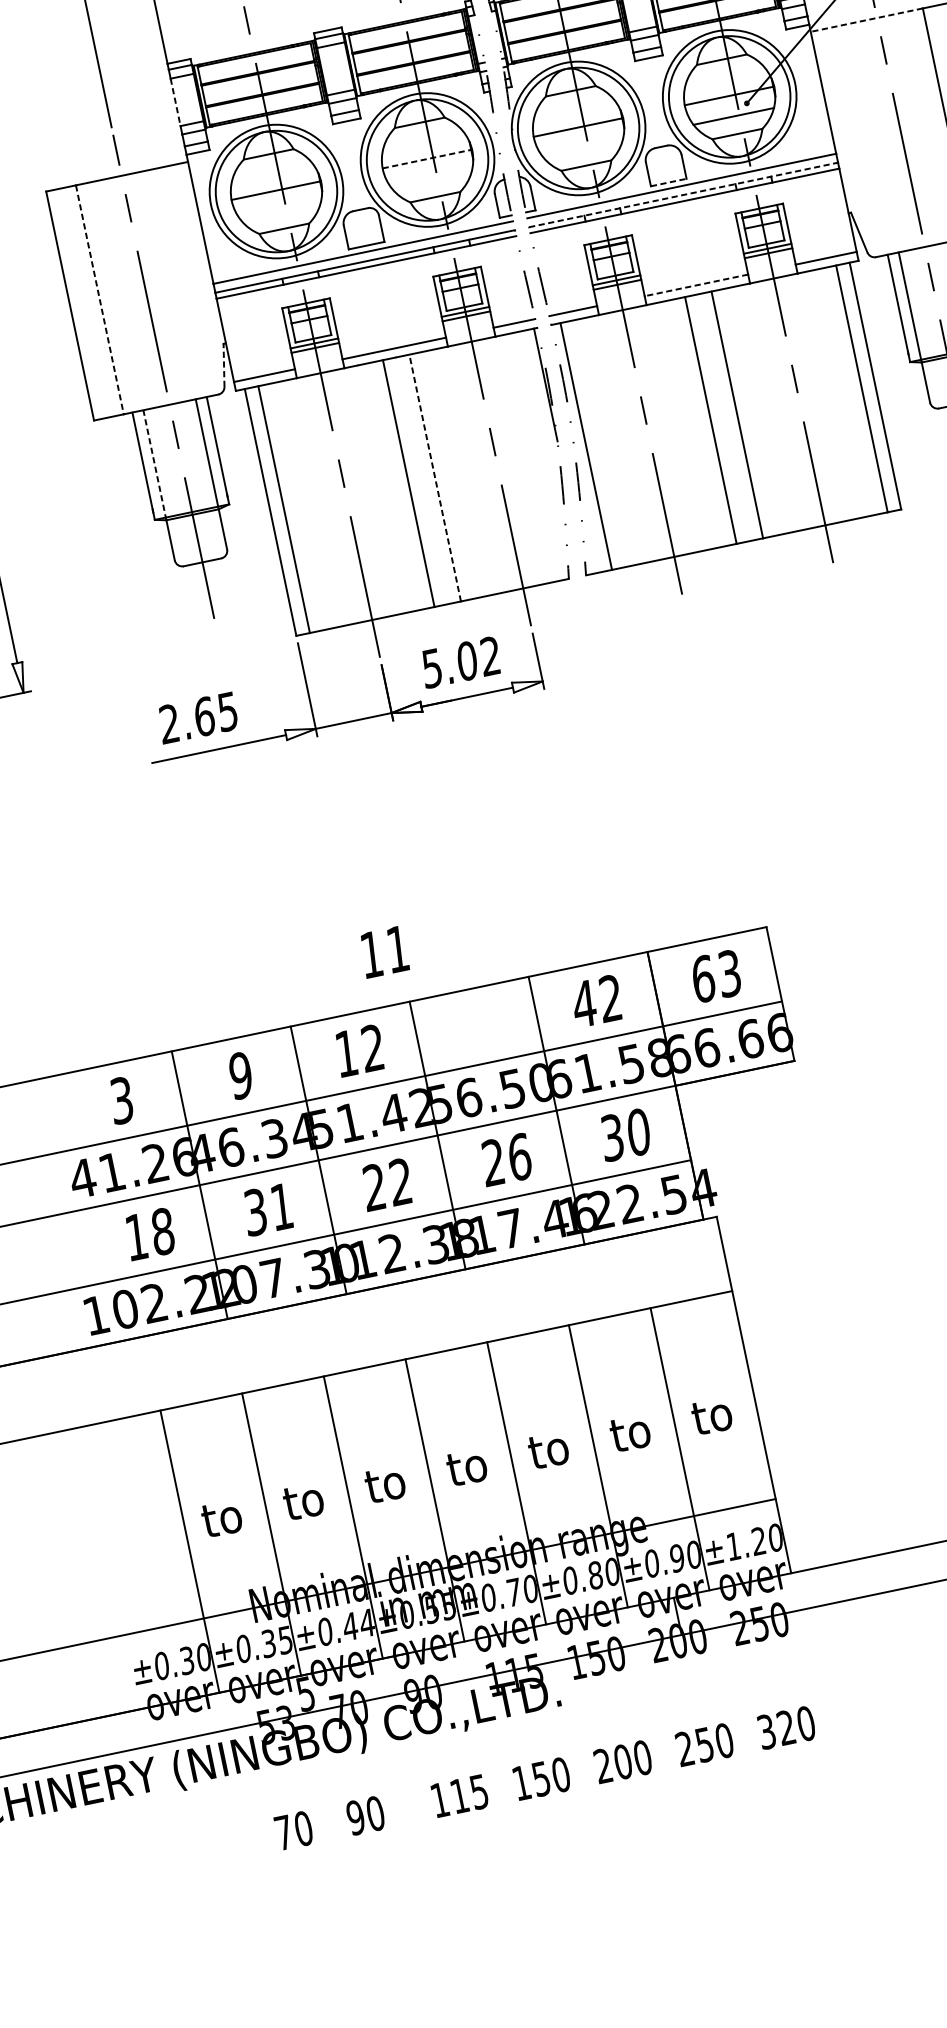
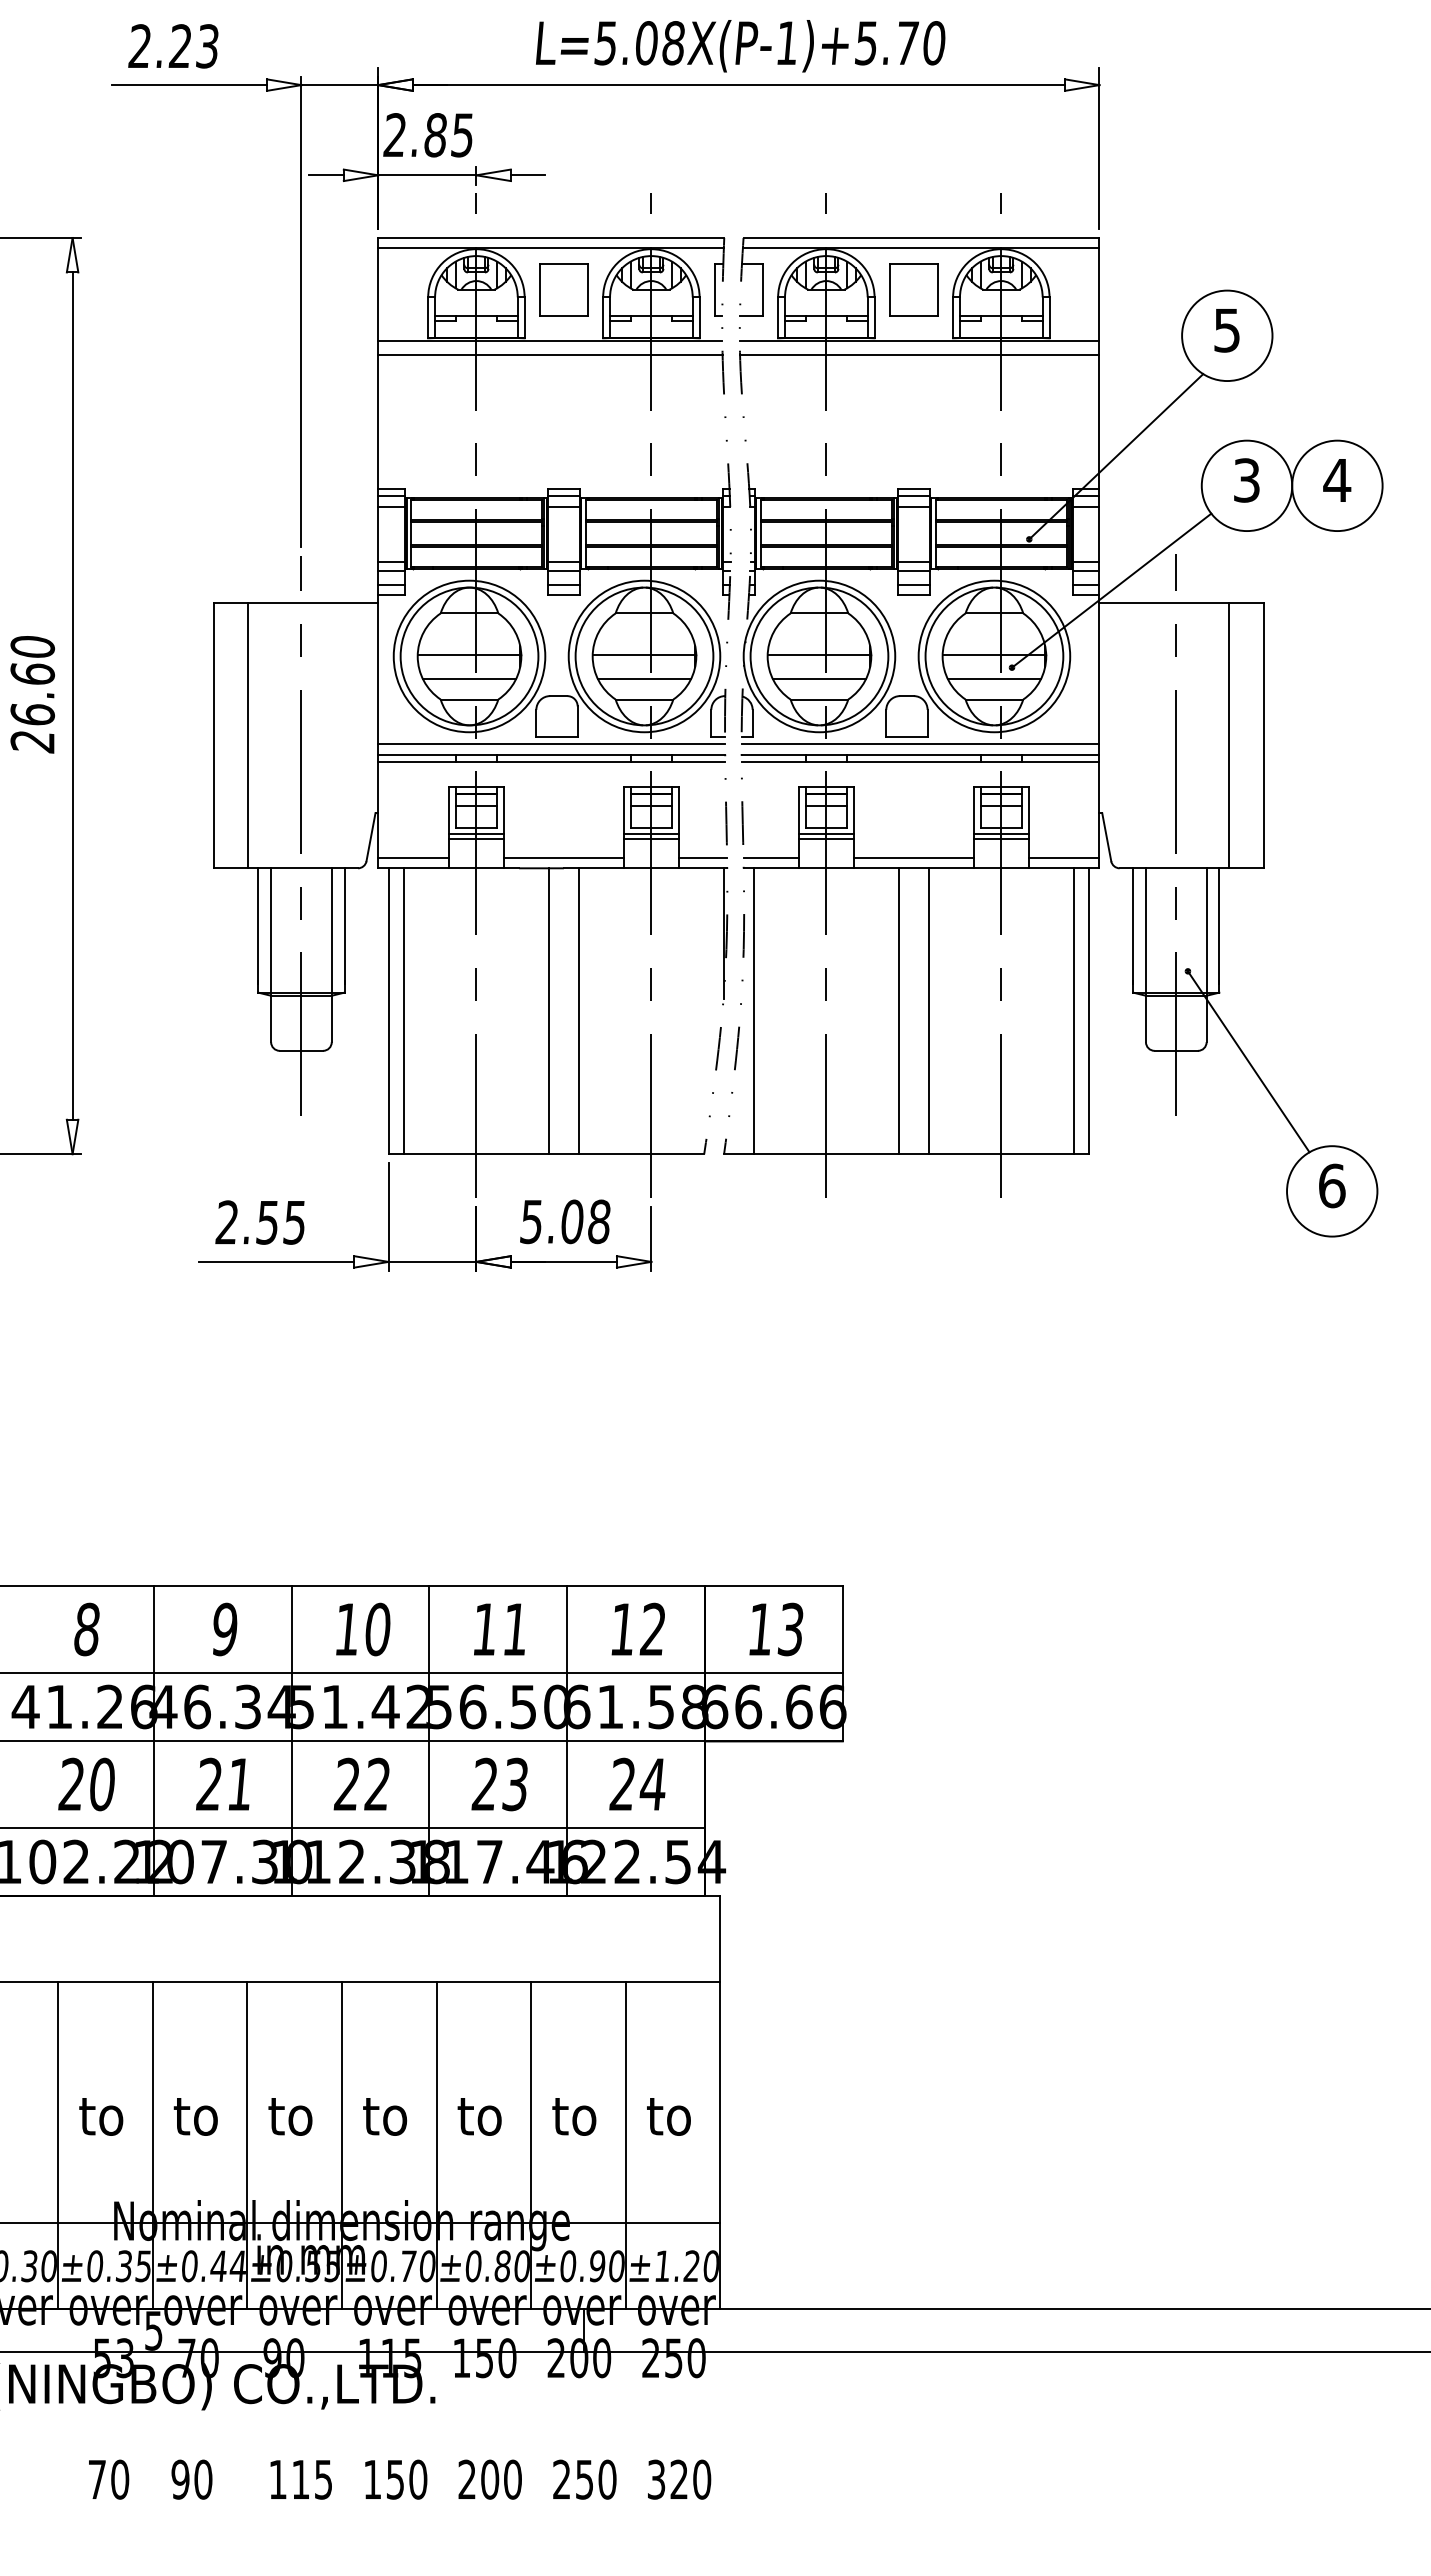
line: (866, 20) -> (1164, 603), dashed -> solid
line: (175, 102) -> (378, 534), dashed -> solid
line: (582, 148) -> (819, 679), added
line: (427, 159) -> (644, 655), dashed -> solid
line: (431, 179) -> (644, 679), added
line: (668, 182) -> (906, 737), dashed -> solid
line: (683, 194) -> (920, 754), dashed -> solid
line: (280, 211) -> (469, 679), added
line: (696, 285) -> (913, 857), dashed -> solid
line: (99, 299) -> (248, 735), dashed -> solid
line: (224, 364) -> (371, 836), dashed -> solid
line: (155, 465) -> (271, 932), dashed -> solid
line: (435, 478) -> (579, 1011), dashed -> solid
text: (489, 656) -> (598, 1221), 5.02 -> 5.08
text: (204, 716) -> (267, 1222), 2.65 -> 2.55
text: (384, 952) -> (499, 1629), moved
text: (703, 979) -> (760, 1629), 63 -> 13
text: (583, 1004) -> (621, 1629), 42 -> 12
text: (372, 1048) -> (377, 1629), 12 -> 10
text: (121, 1100) -> (86, 1629), 3 -> 8
text: (624, 1135) -> (637, 1784), 30 -> 24
text: (518, 1157) -> (514, 1784), 26 -> 23
text: (254, 1212) -> (208, 1784), 31 -> 21
text: (149, 1233) -> (86, 1783), 18 -> 20

